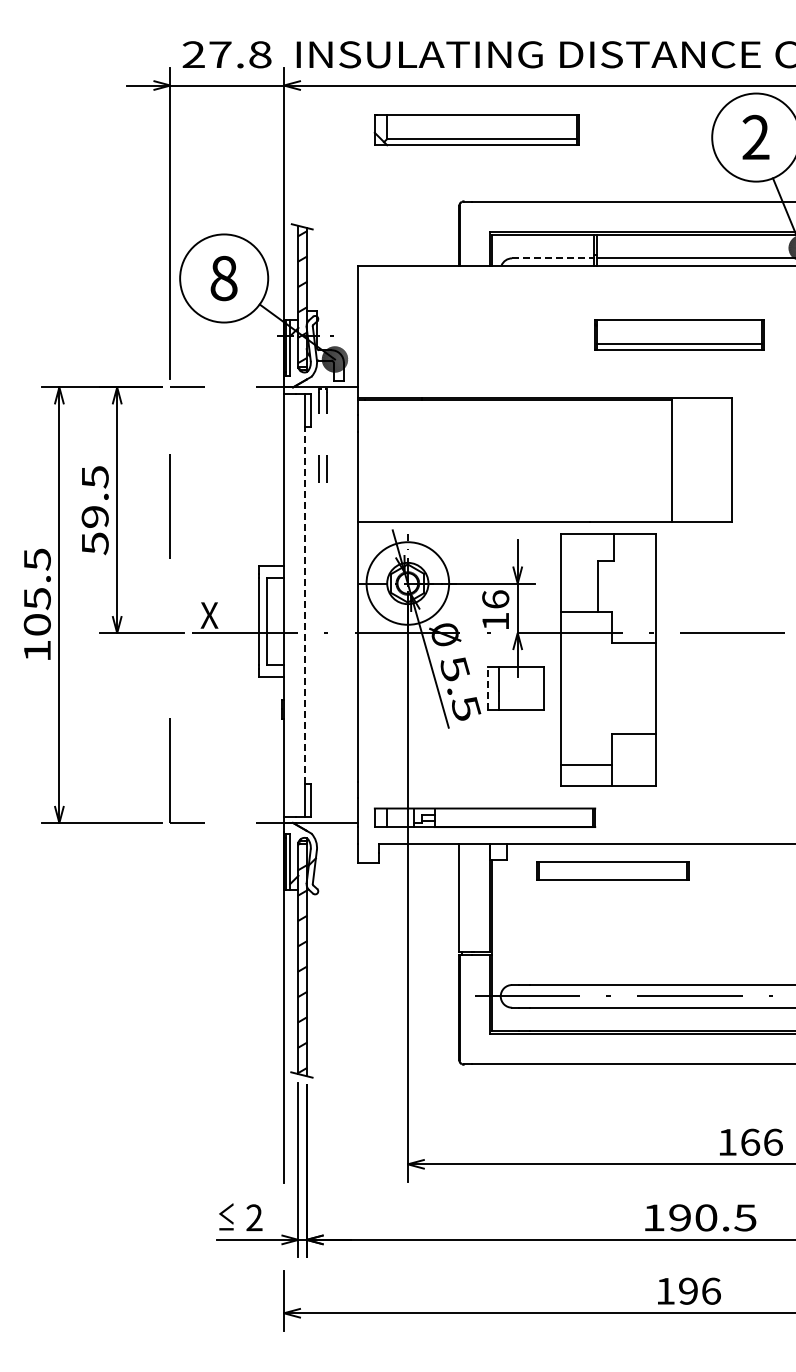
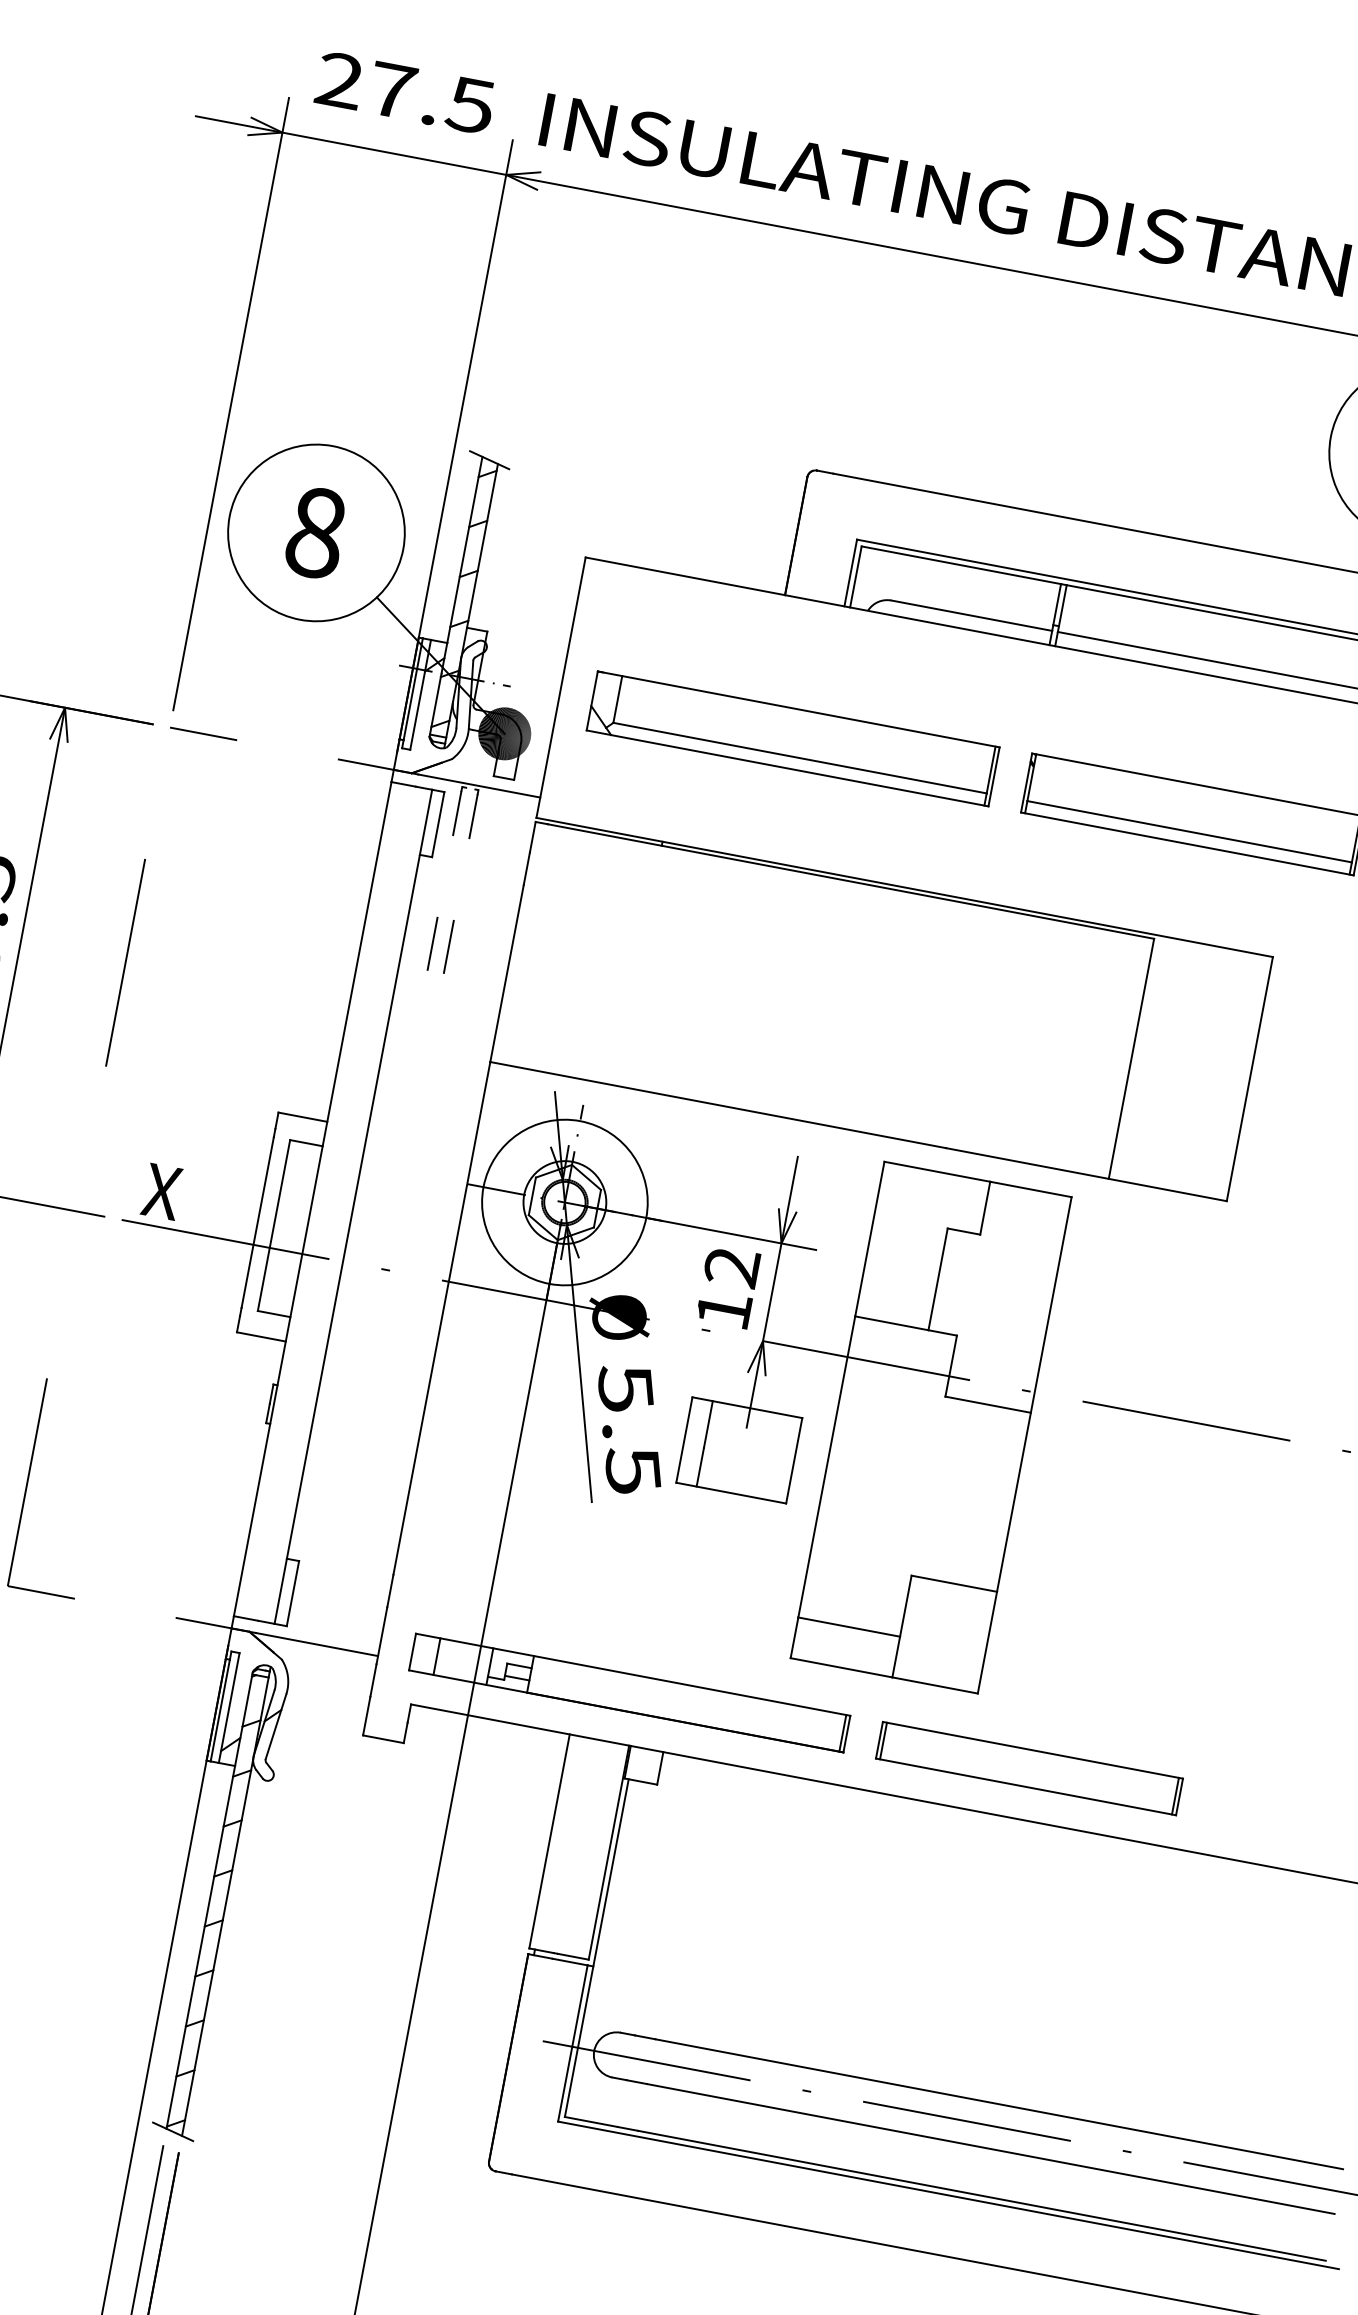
text: (259, 54) -> (469, 104), 27.8 -> 27.5
part: (476, 130) -> (792, 739), moved
line: (552, 258) -> (971, 615), dashed -> solid
text: (495, 599) -> (731, 1266), 16 -> 12
line: (304, 605) -> (353, 1207), dashed -> solid
line: (488, 688) -> (684, 1439), dashed -> solid
part: (612, 870) -> (1028, 1767), moved

